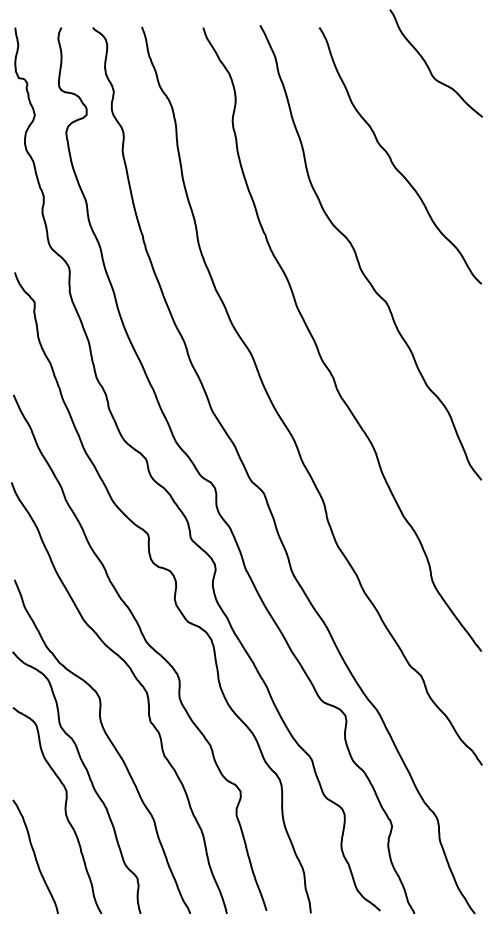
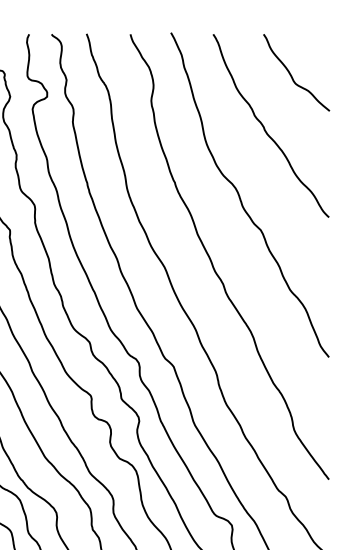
curve: (429, 67) -> (291, 75), moved

